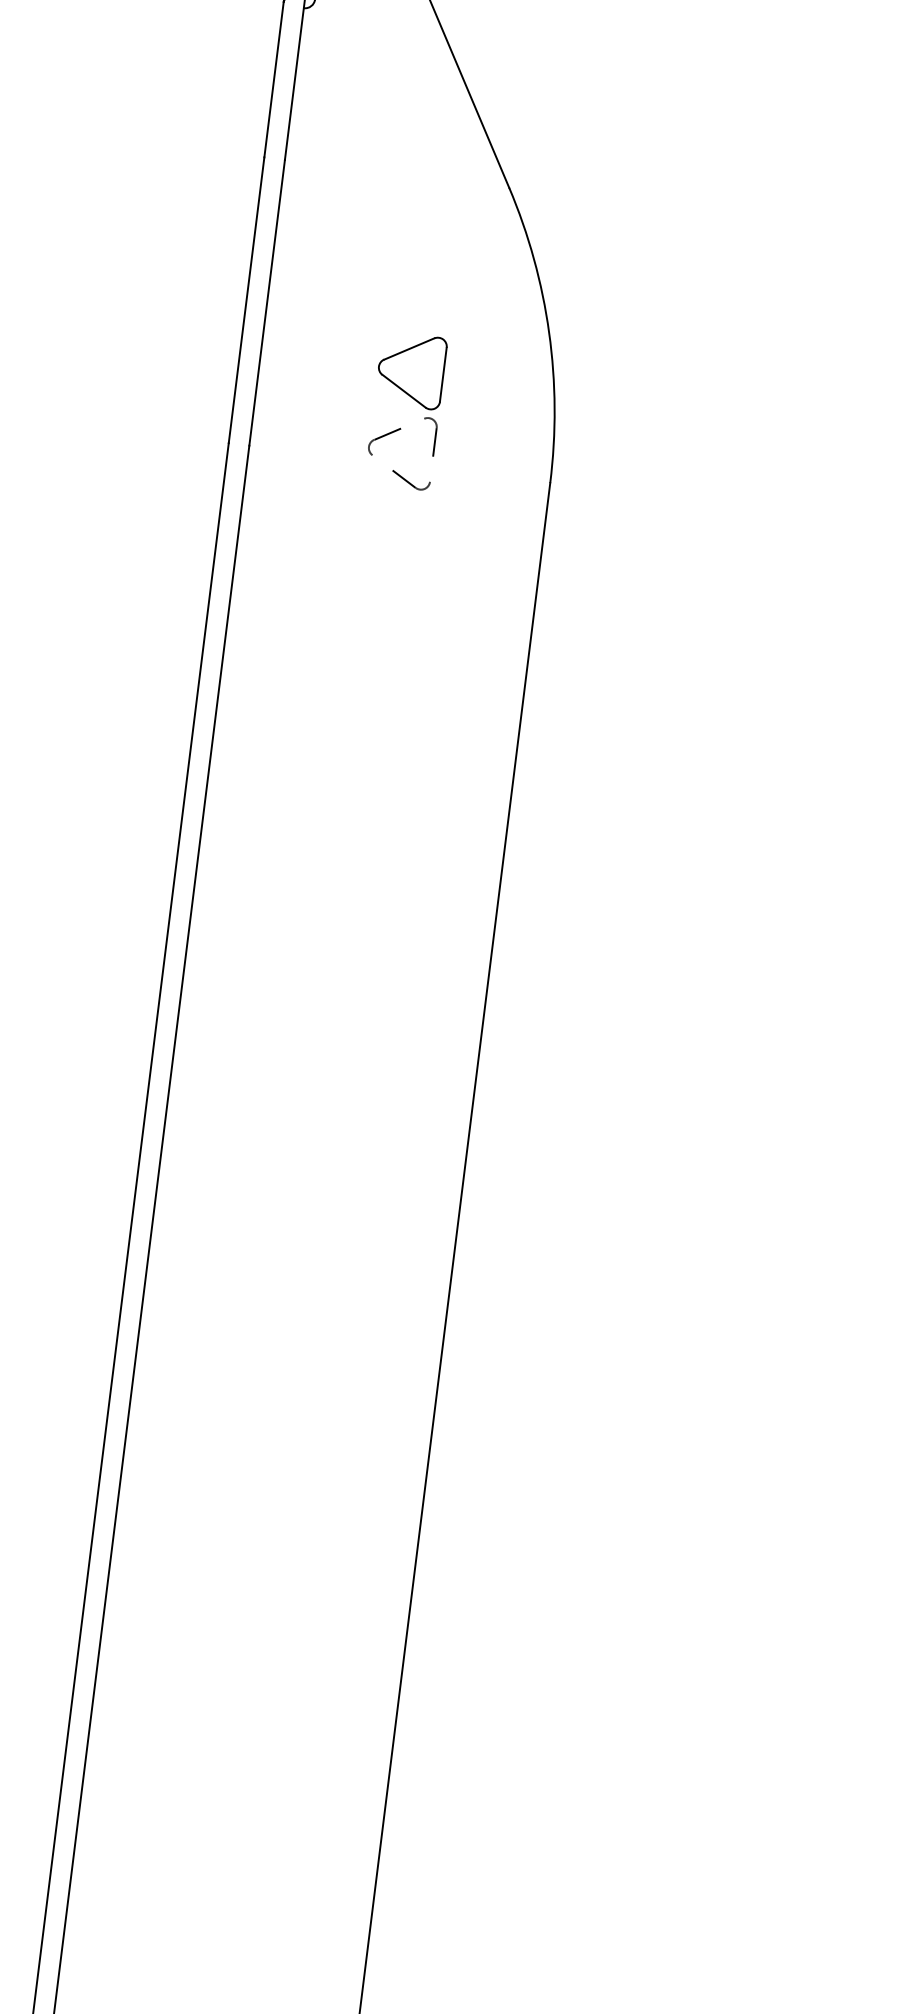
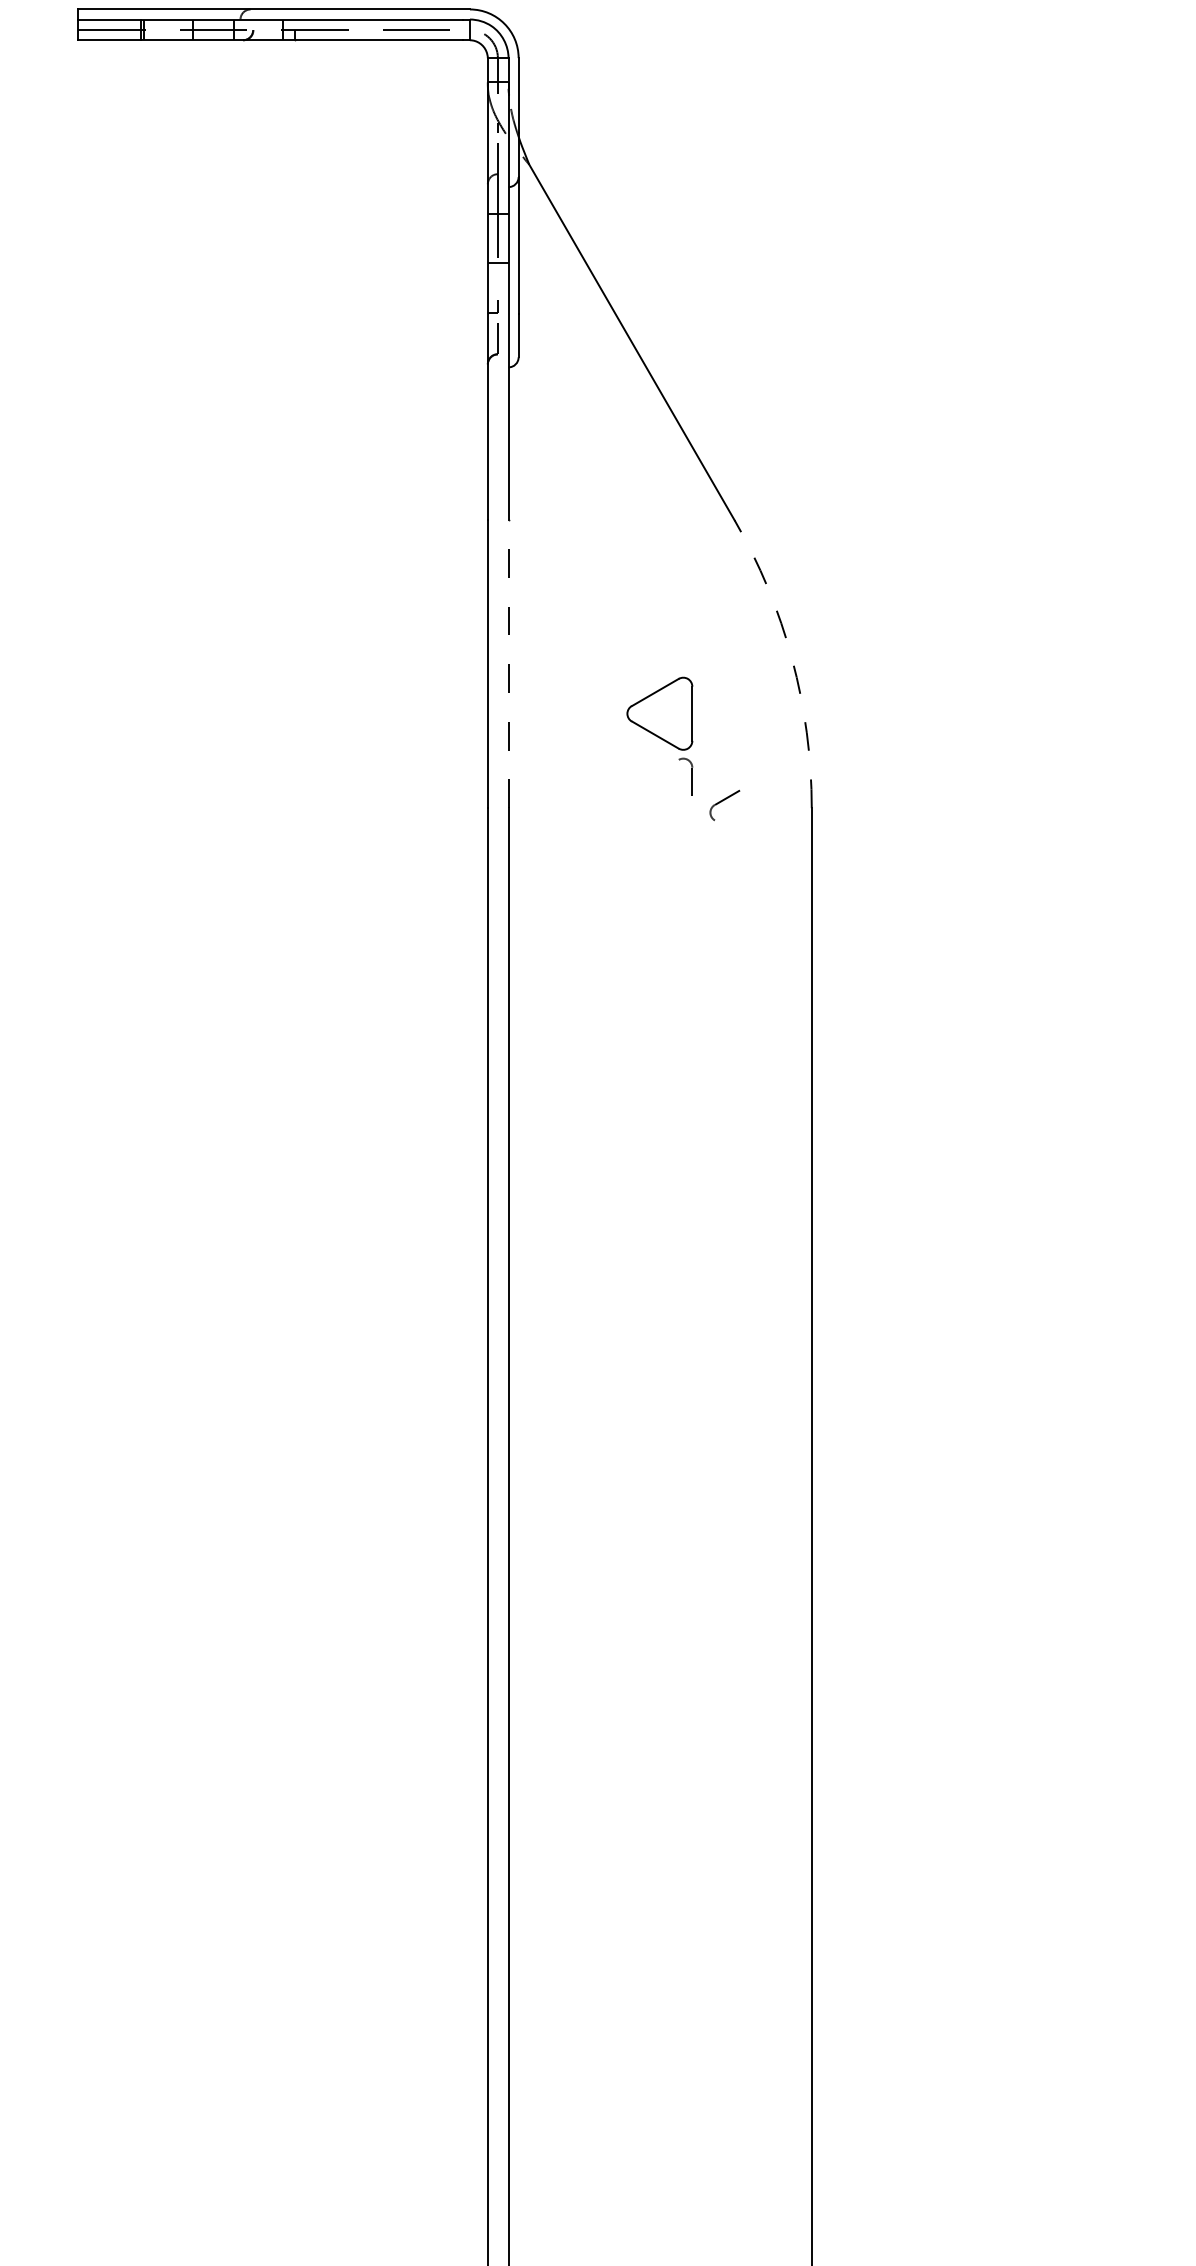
line: (267, 303) -> (508, 664), solid -> dashed
arc: (549, 333) -> (792, 659), solid -> dashed
part: (383, 440) -> (724, 804), moved
part: (411, 480) -> (673, 822), removed

